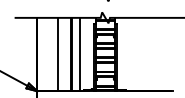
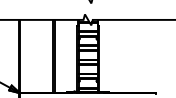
line: (58, 53) -> (41, 55), removed
line: (80, 53) -> (63, 55), removed

